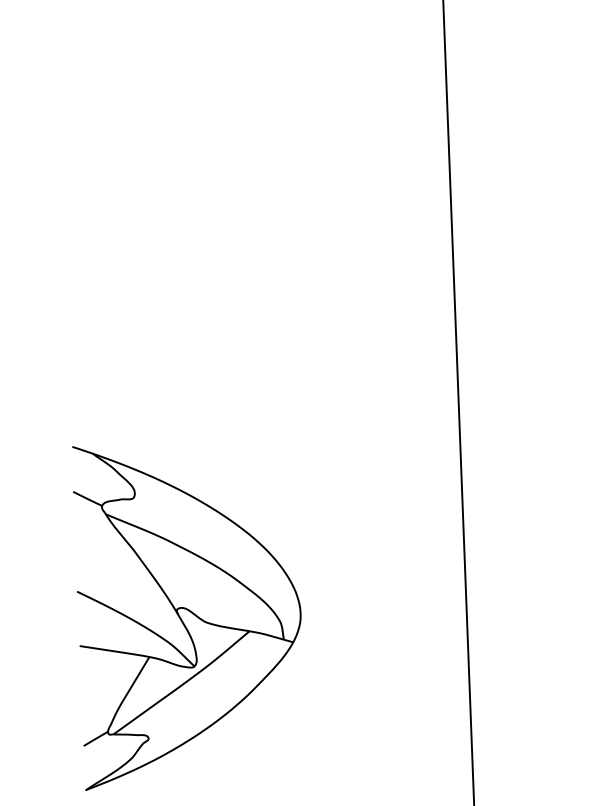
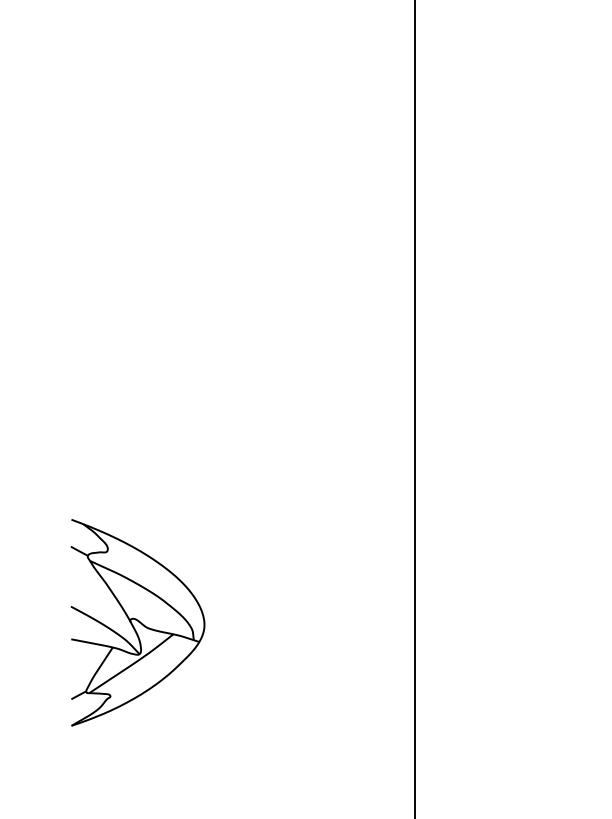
part: (189, 614) -> (137, 622), size x0.6

